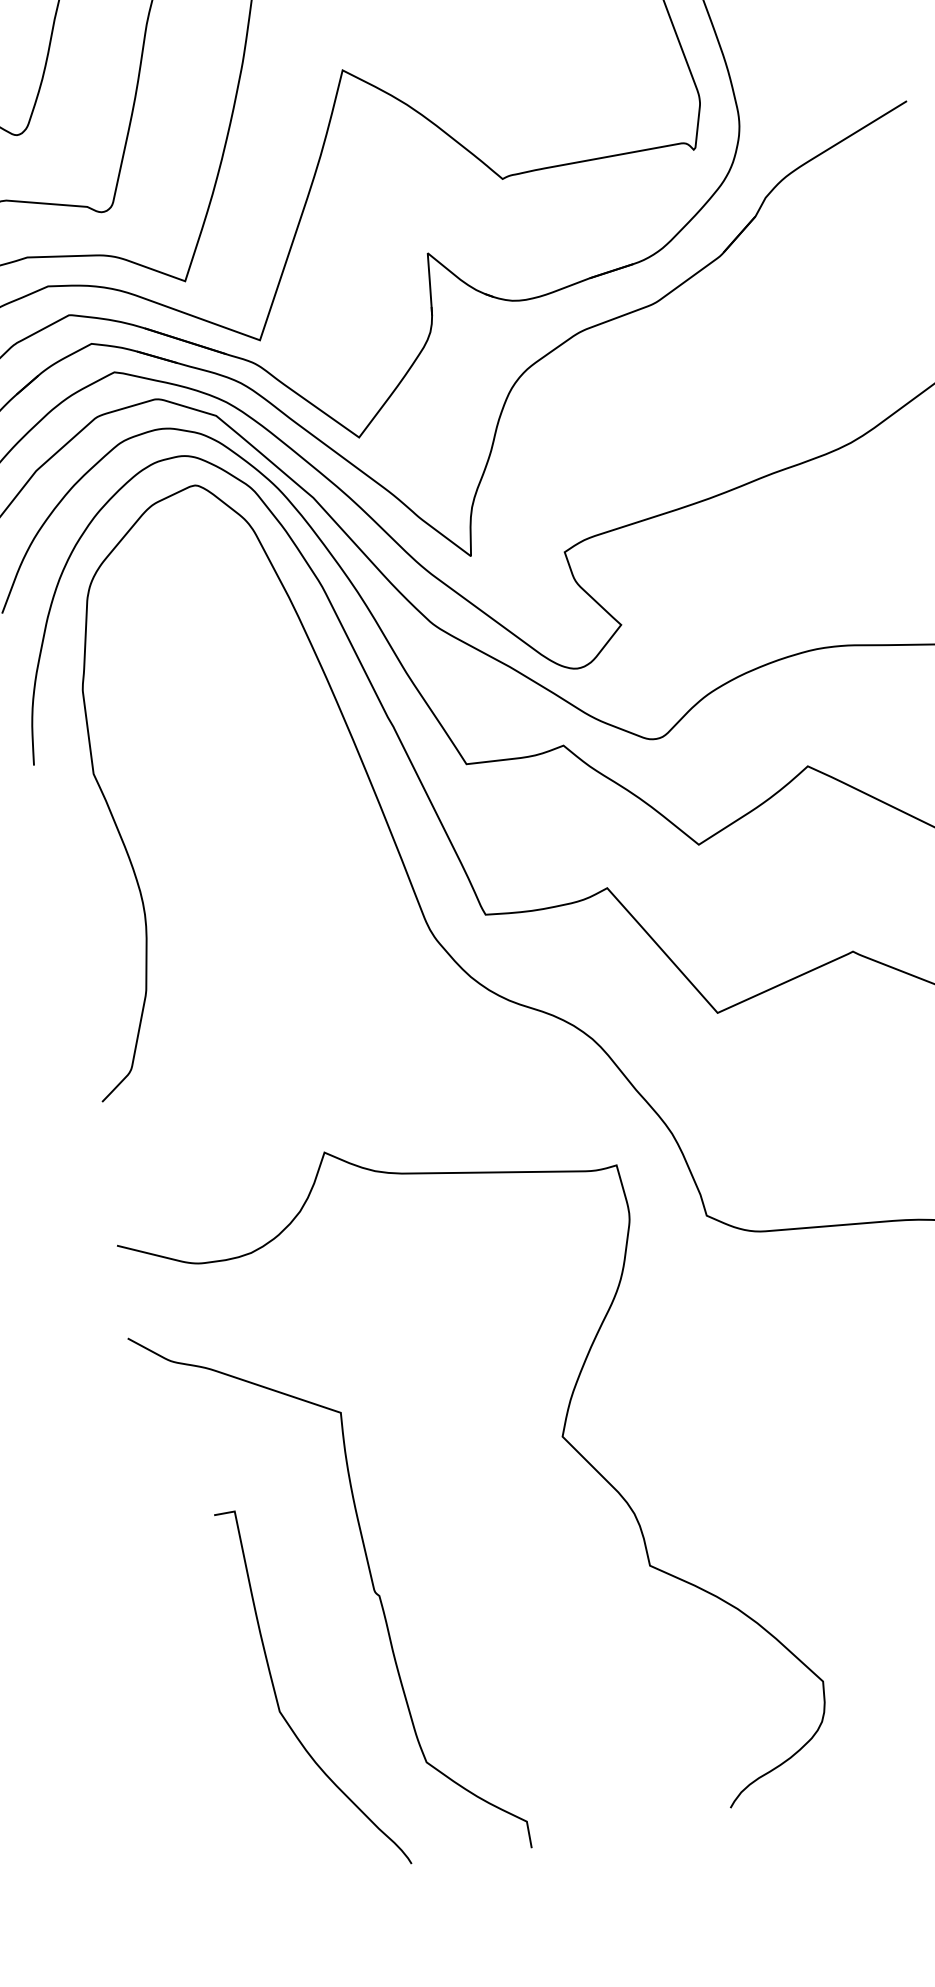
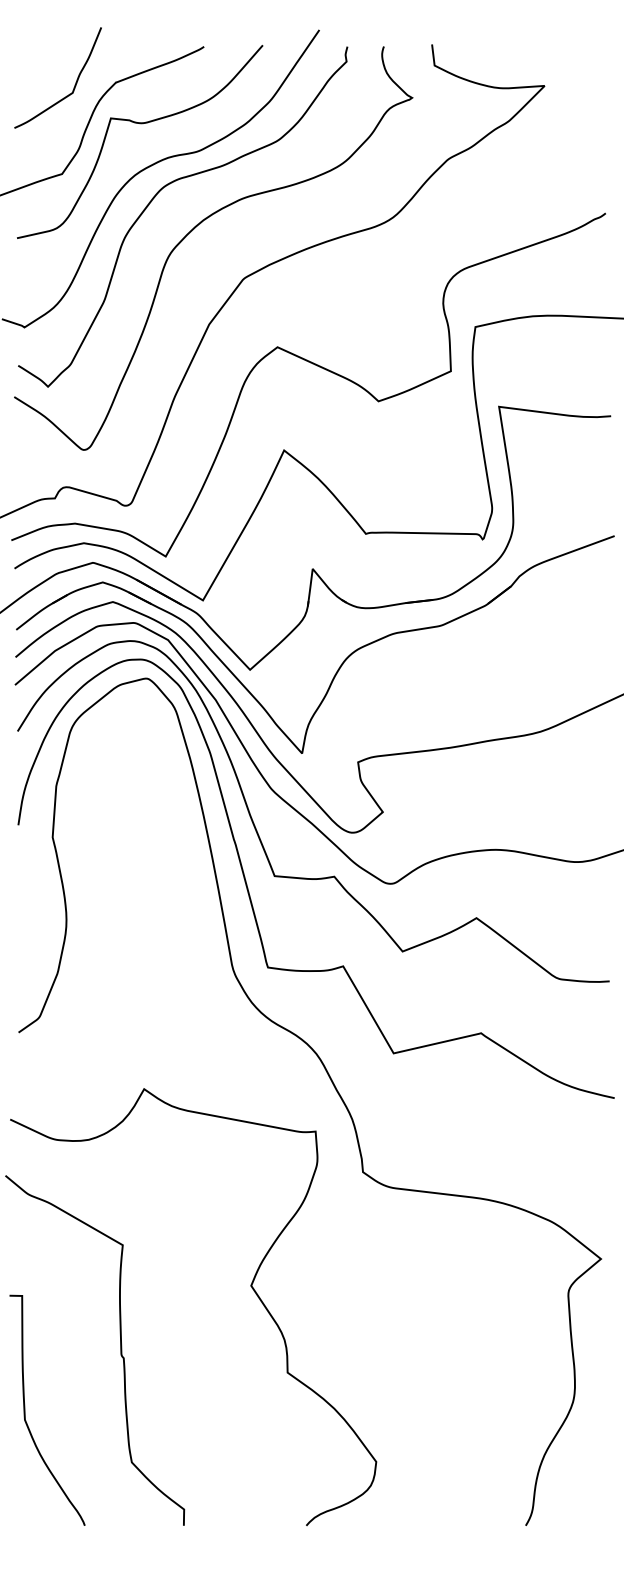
curve: (277, 1694) -> (25, 1409), moved

